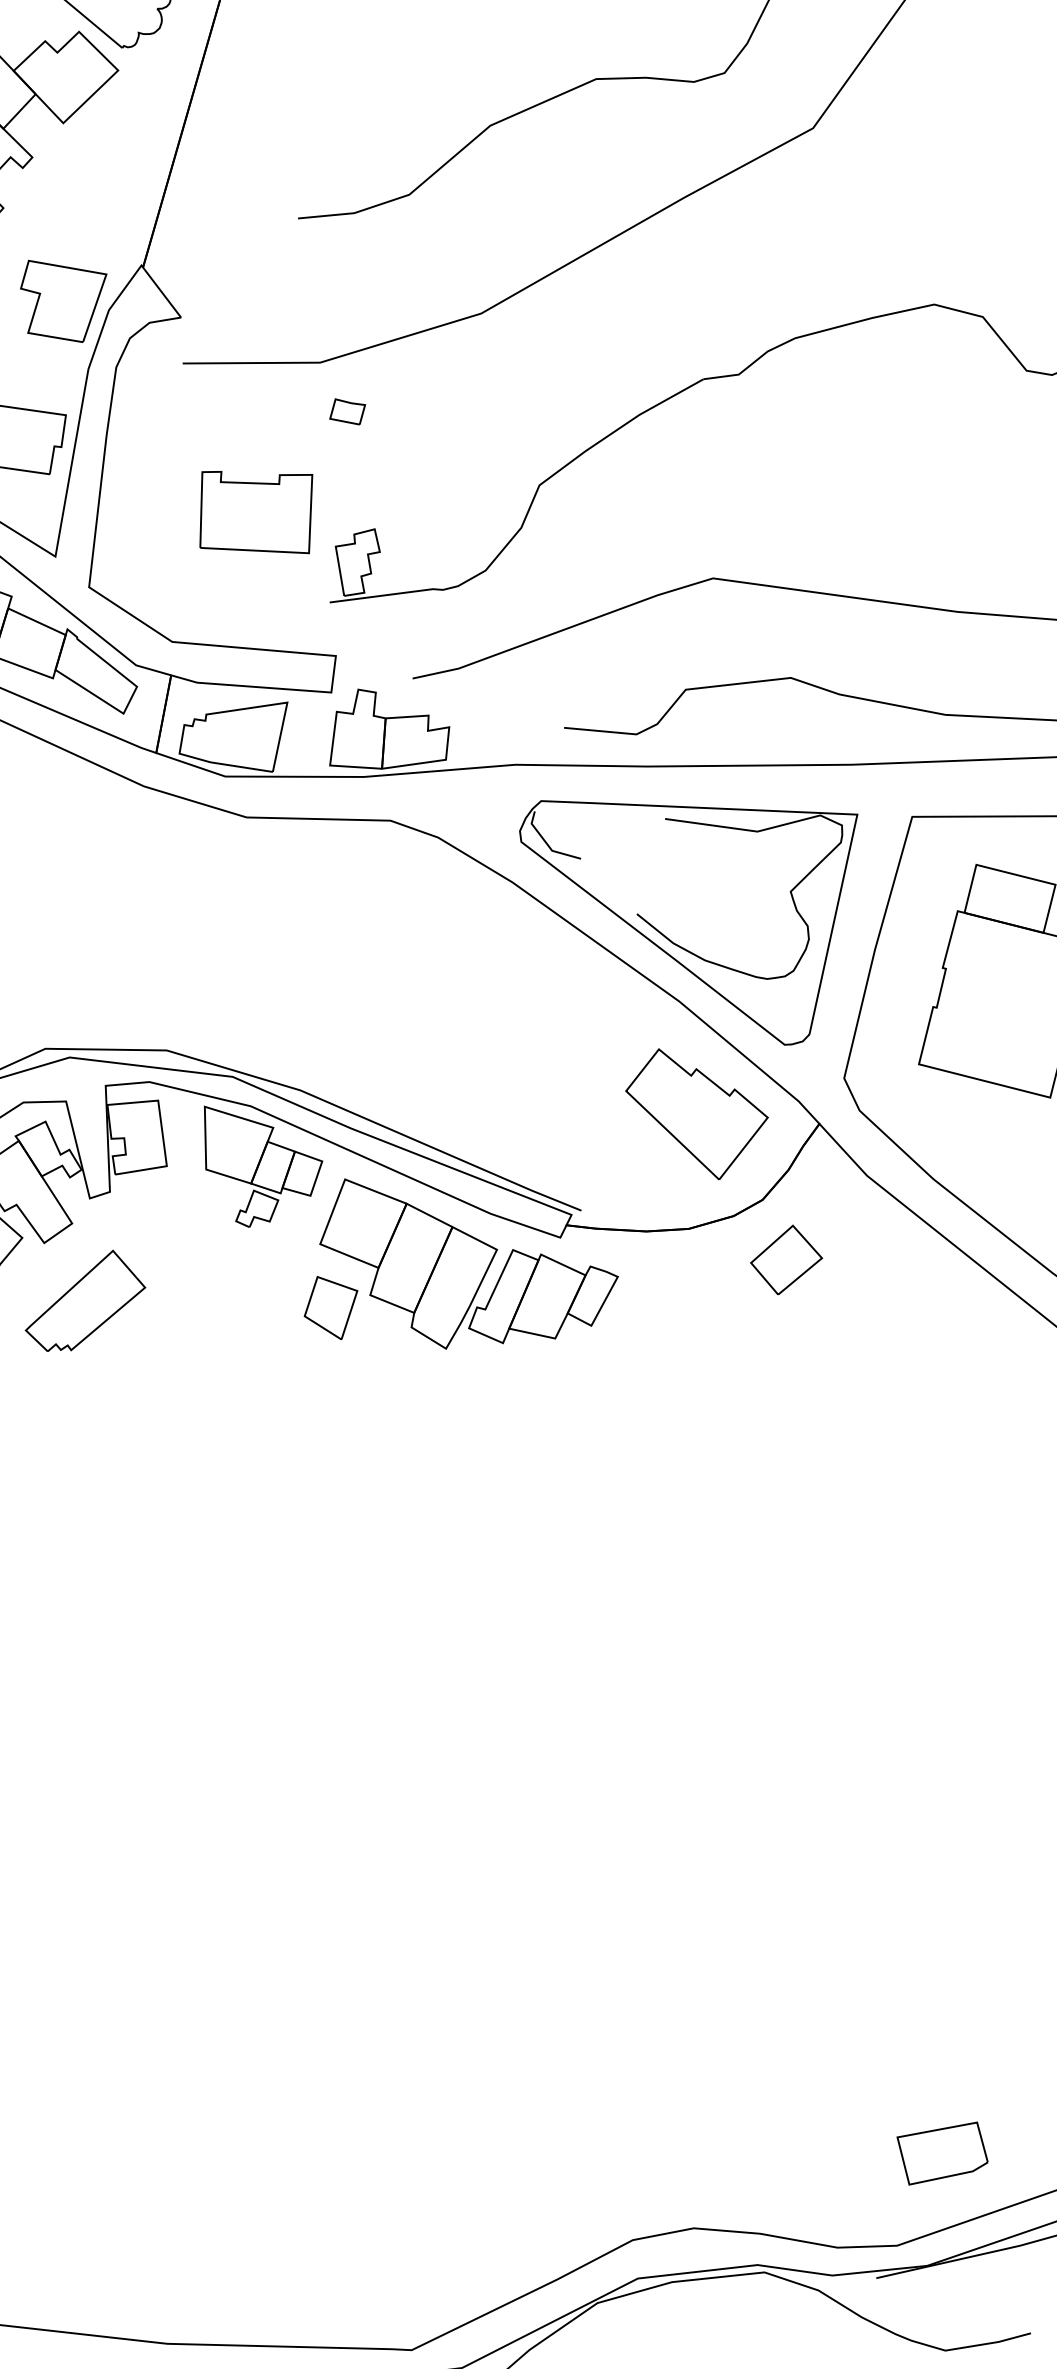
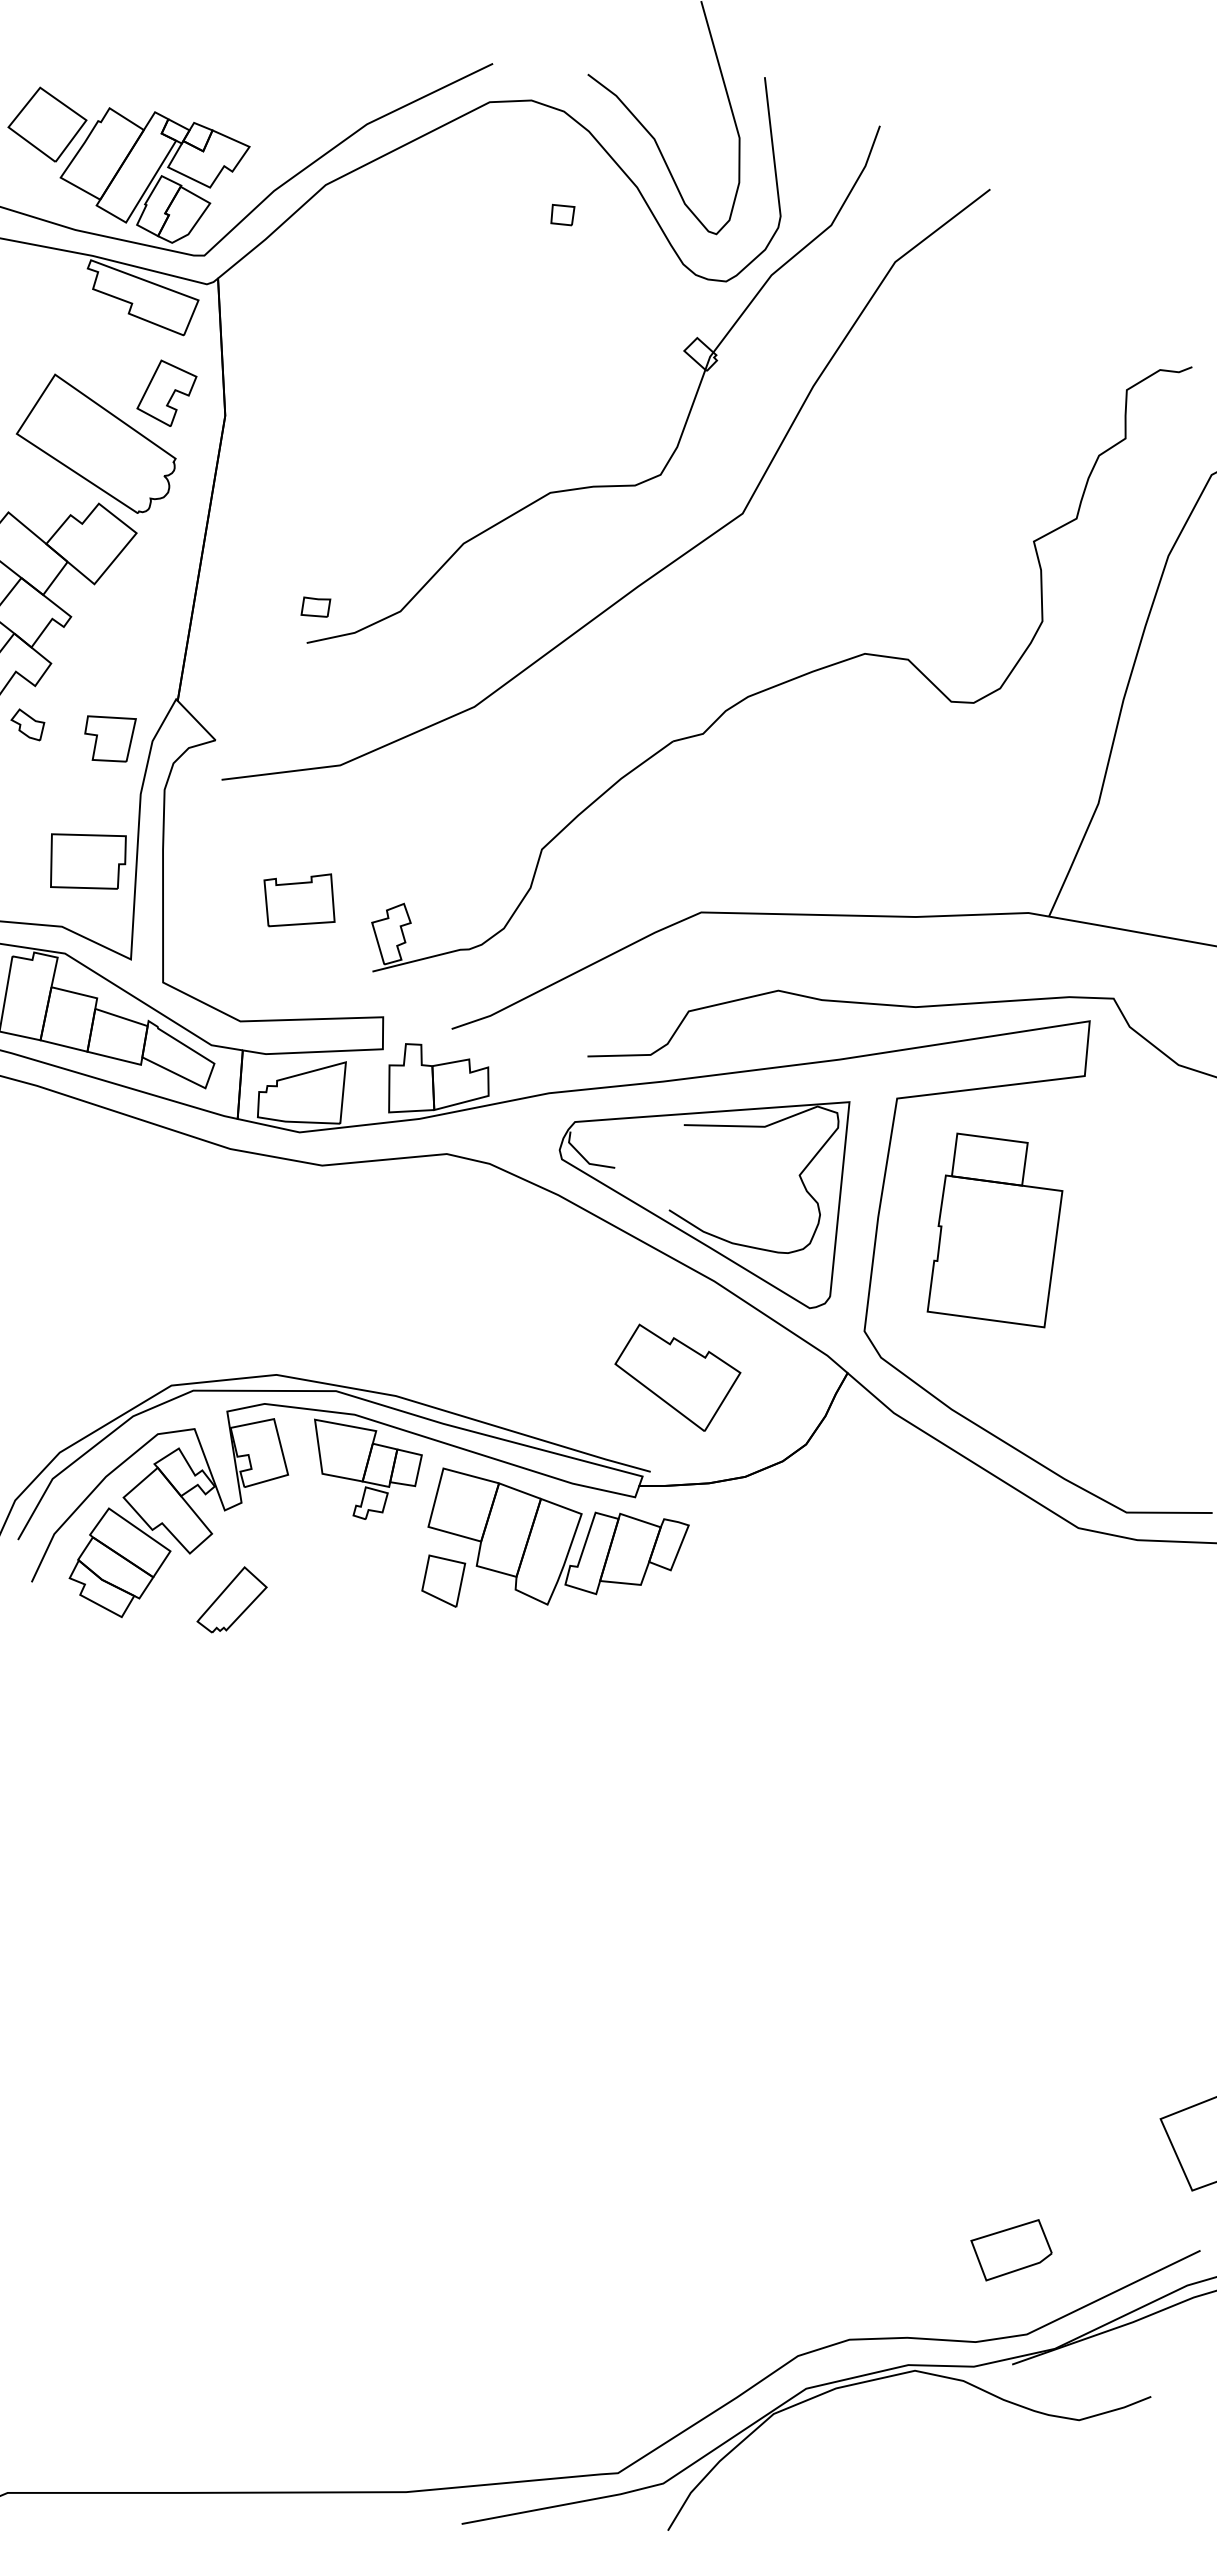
part: (61, 301) -> (110, 738), size x0.7
part: (347, 411) -> (315, 606), moved
part: (255, 511) -> (299, 900), size x0.7
part: (695, 1114) -> (677, 1377), moved
part: (786, 1259) -> (832, 1493), removed
part: (85, 1301) -> (231, 1599), size x0.7
part: (942, 2153) -> (1011, 2250), moved

